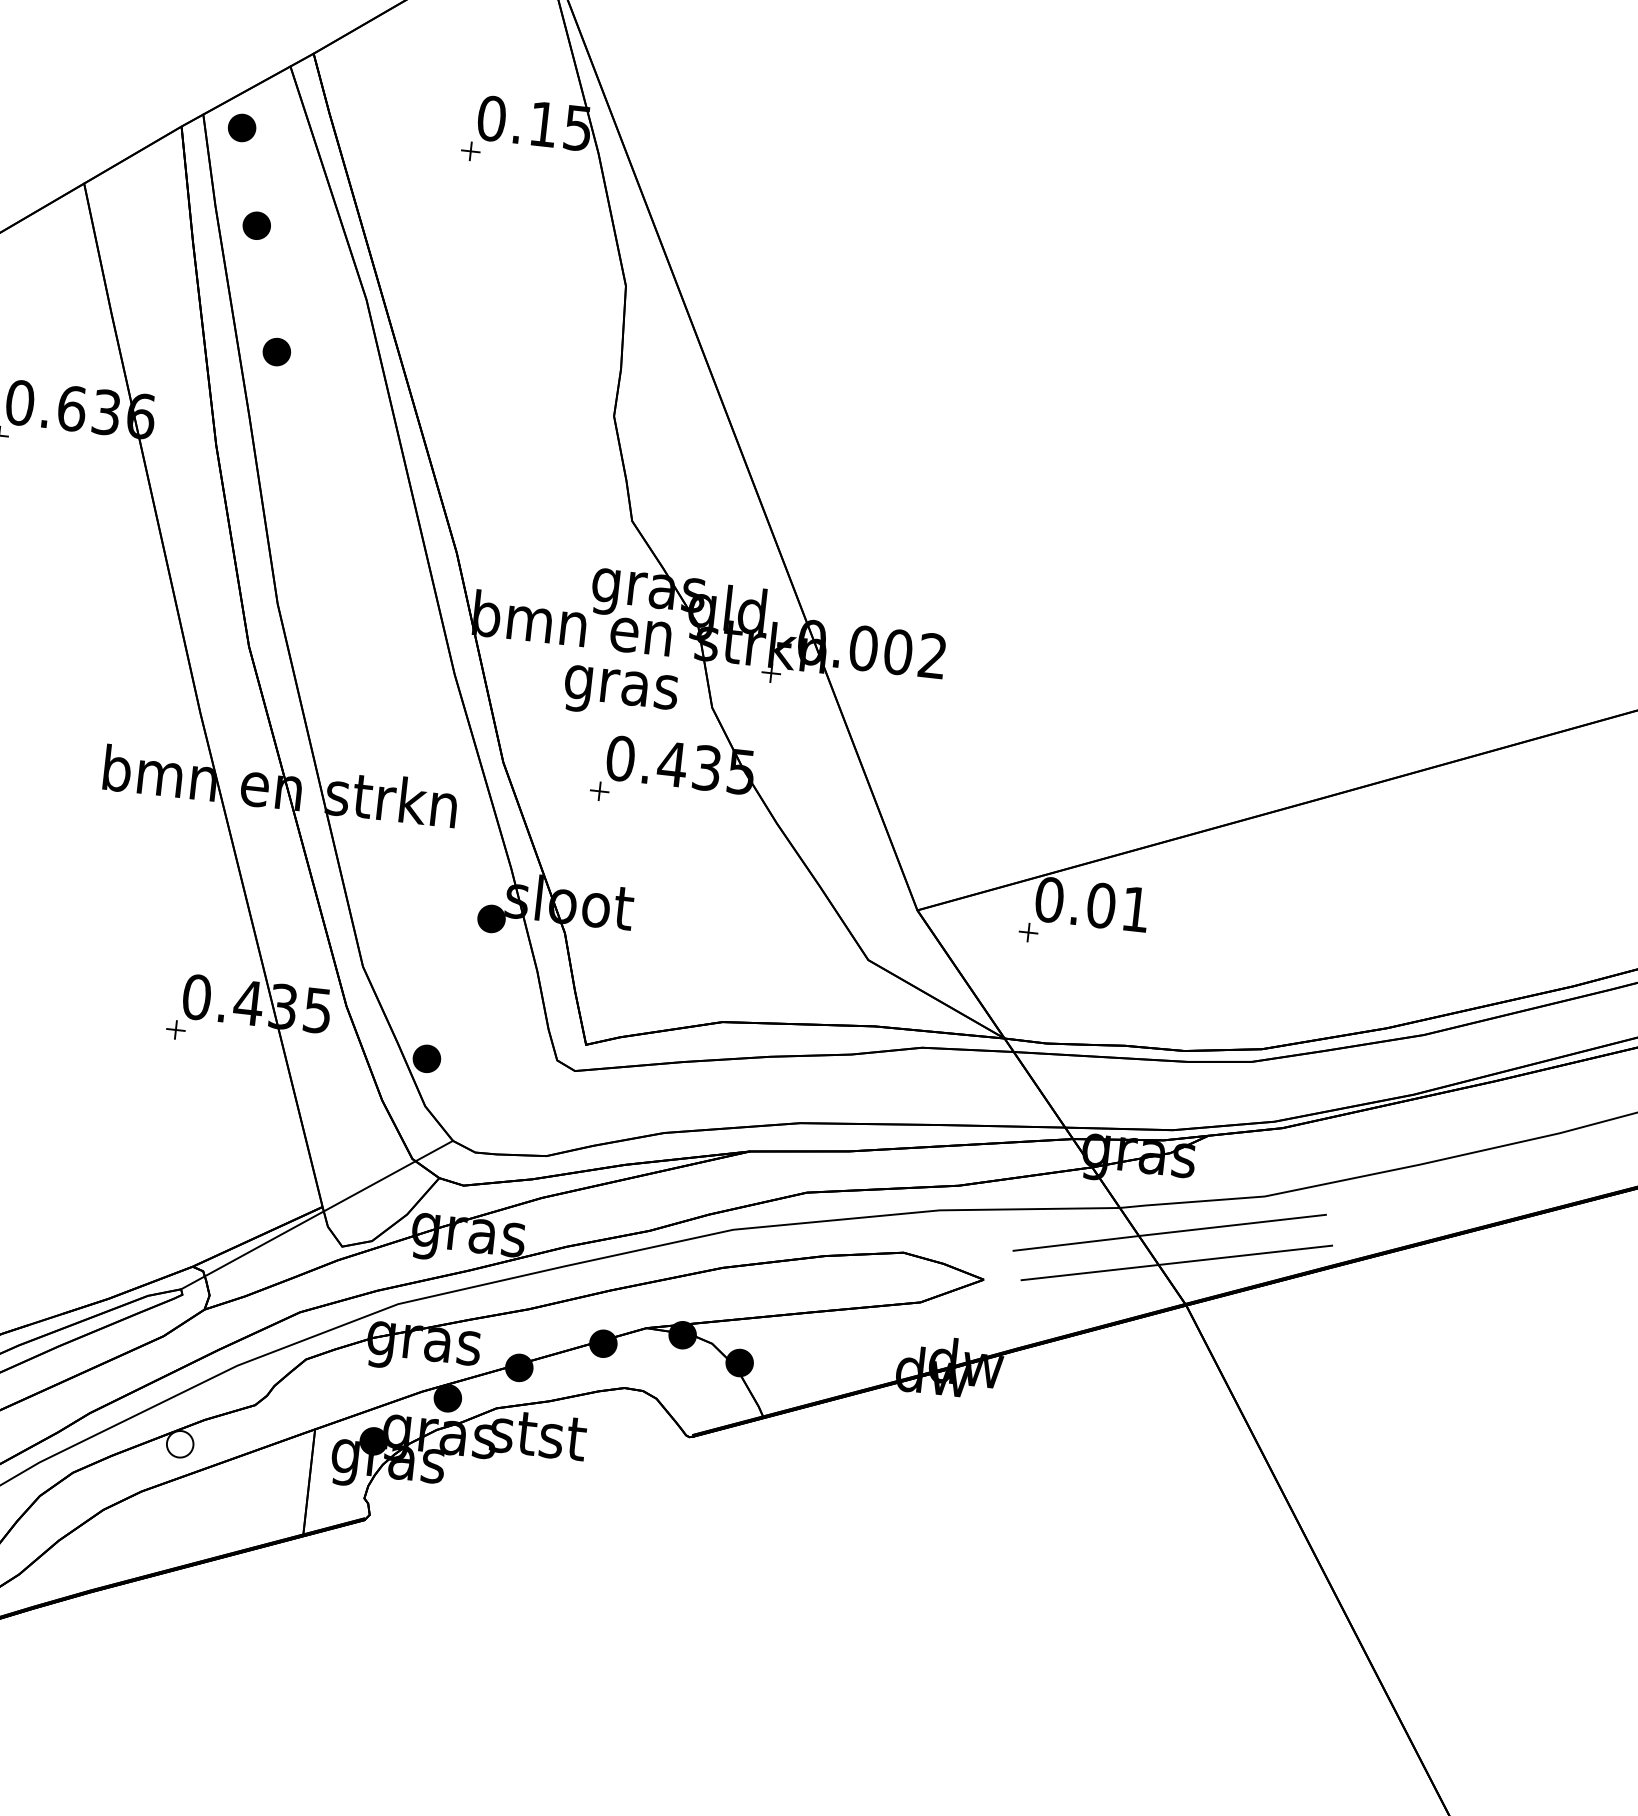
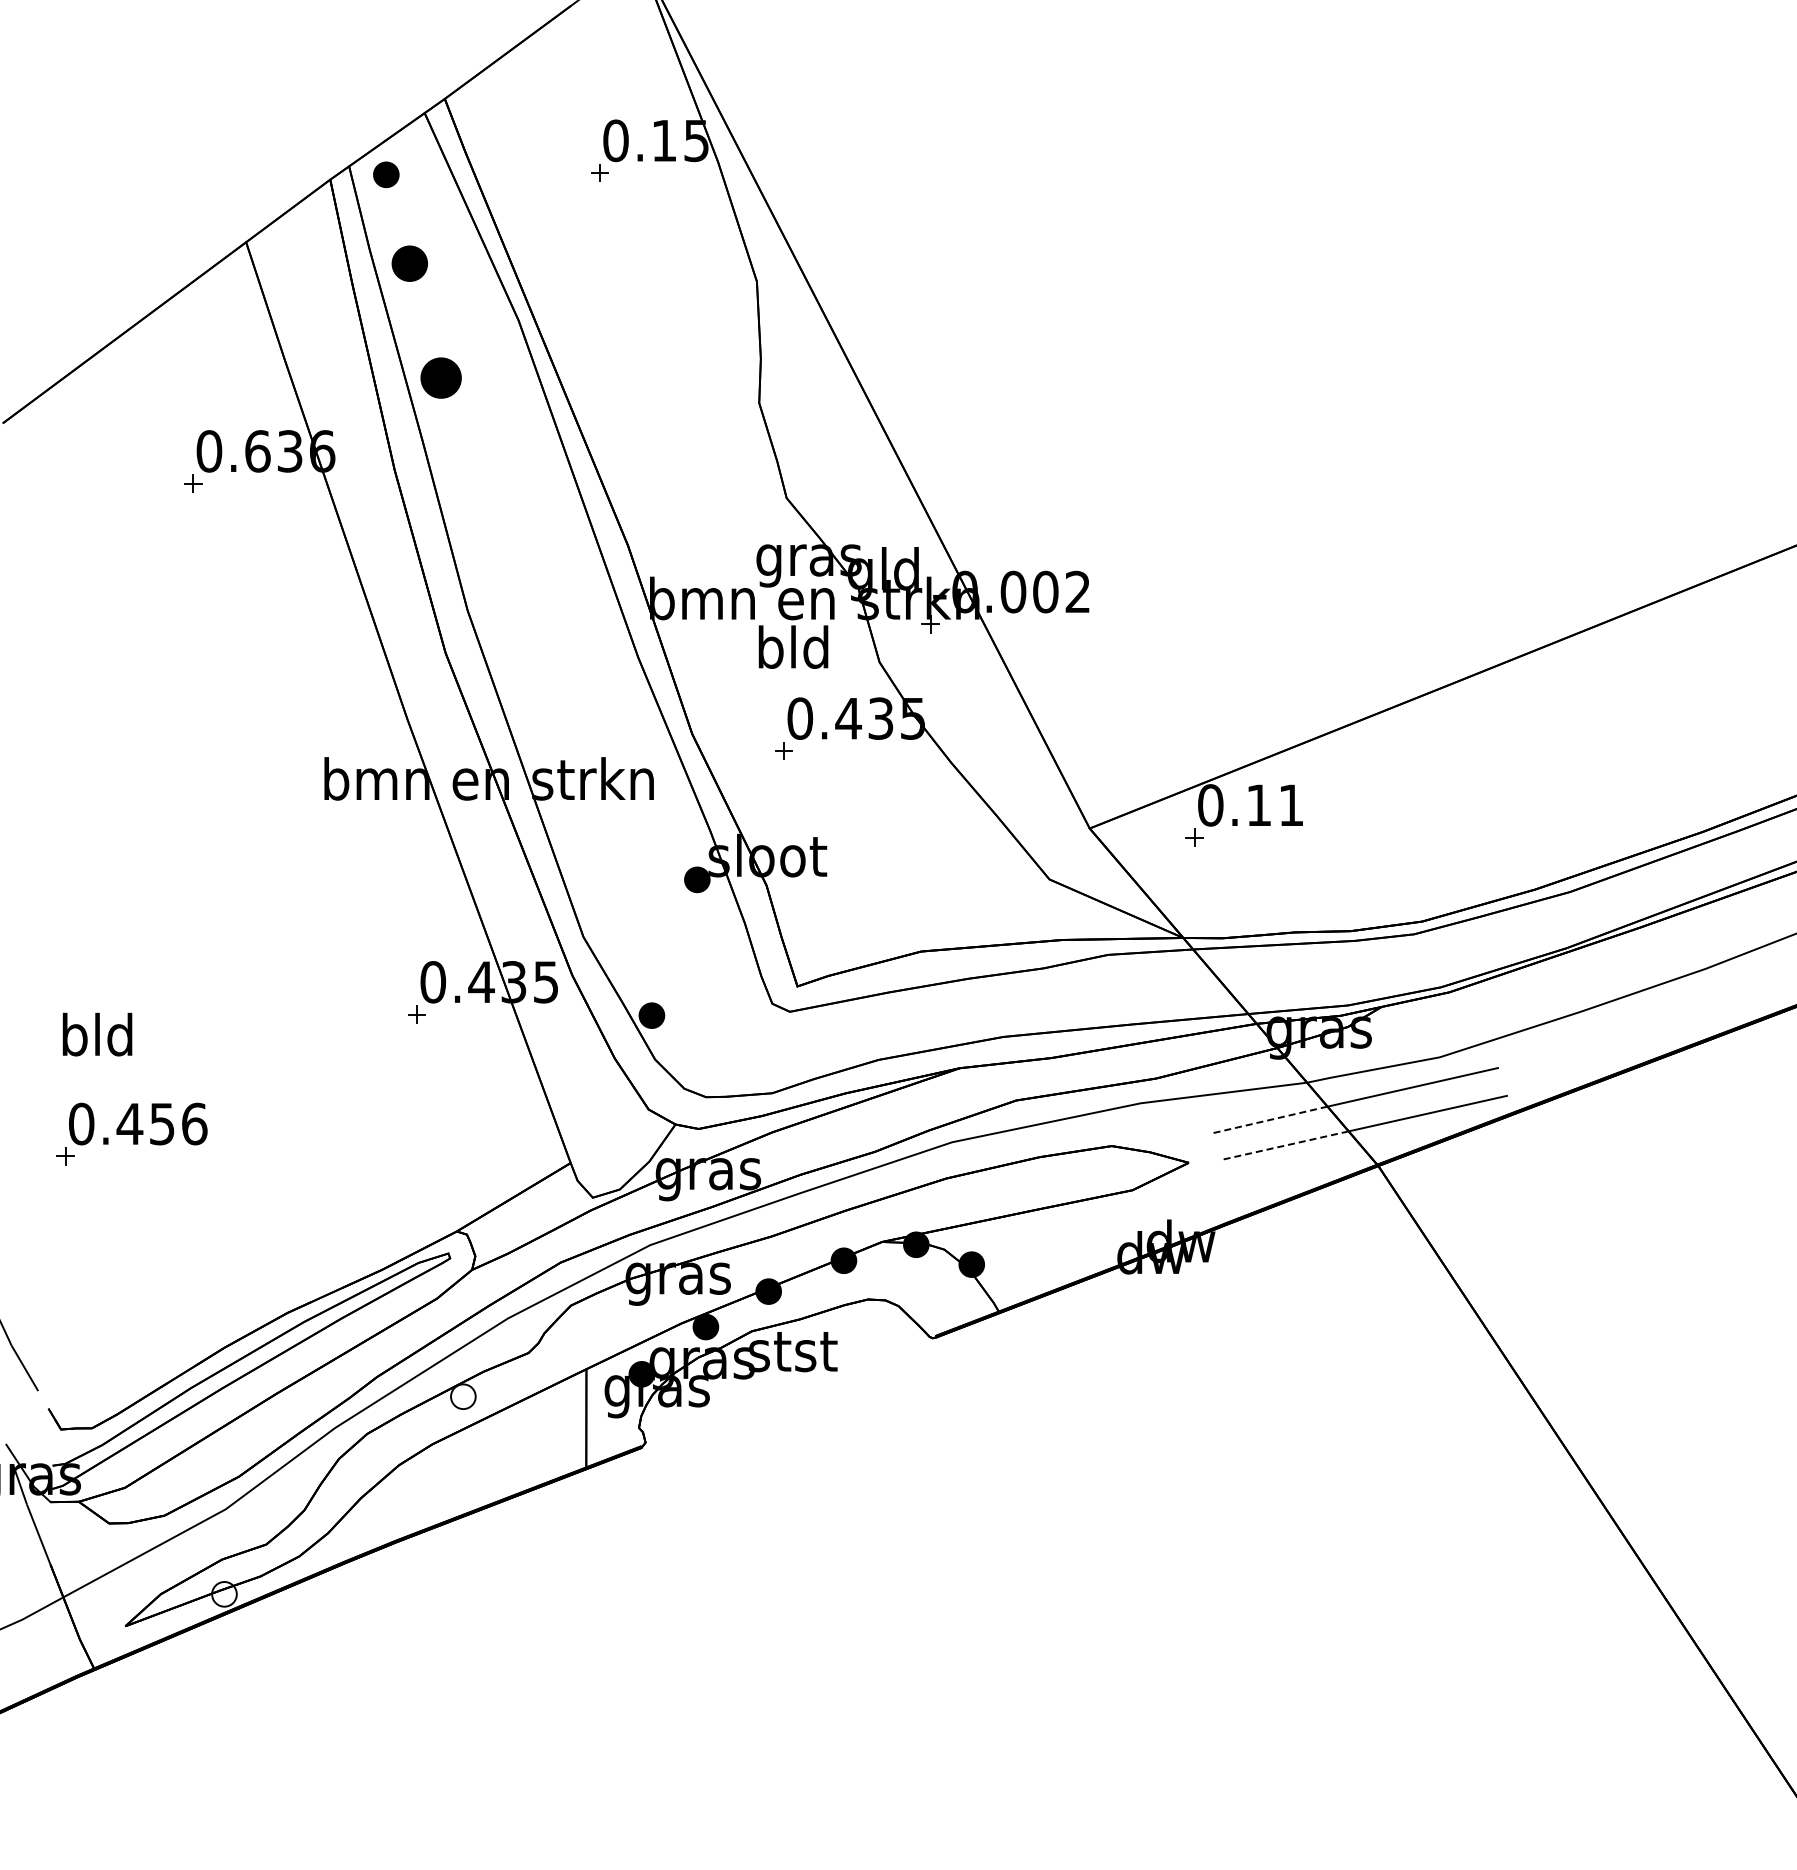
part: (256, 225) -> (409, 263), size x1.4
part: (277, 352) -> (441, 378), size x1.6
text: (621, 687) -> (793, 652), gras -> bld
text: (1100, 905) -> (1258, 805), 0.01 -> 0.11
line: (317, 1214) -> (566, 1170), removed
line: (1076, 1243) -> (1270, 1119), solid -> dashed
line: (1090, 1272) -> (1286, 1145), solid -> dashed

